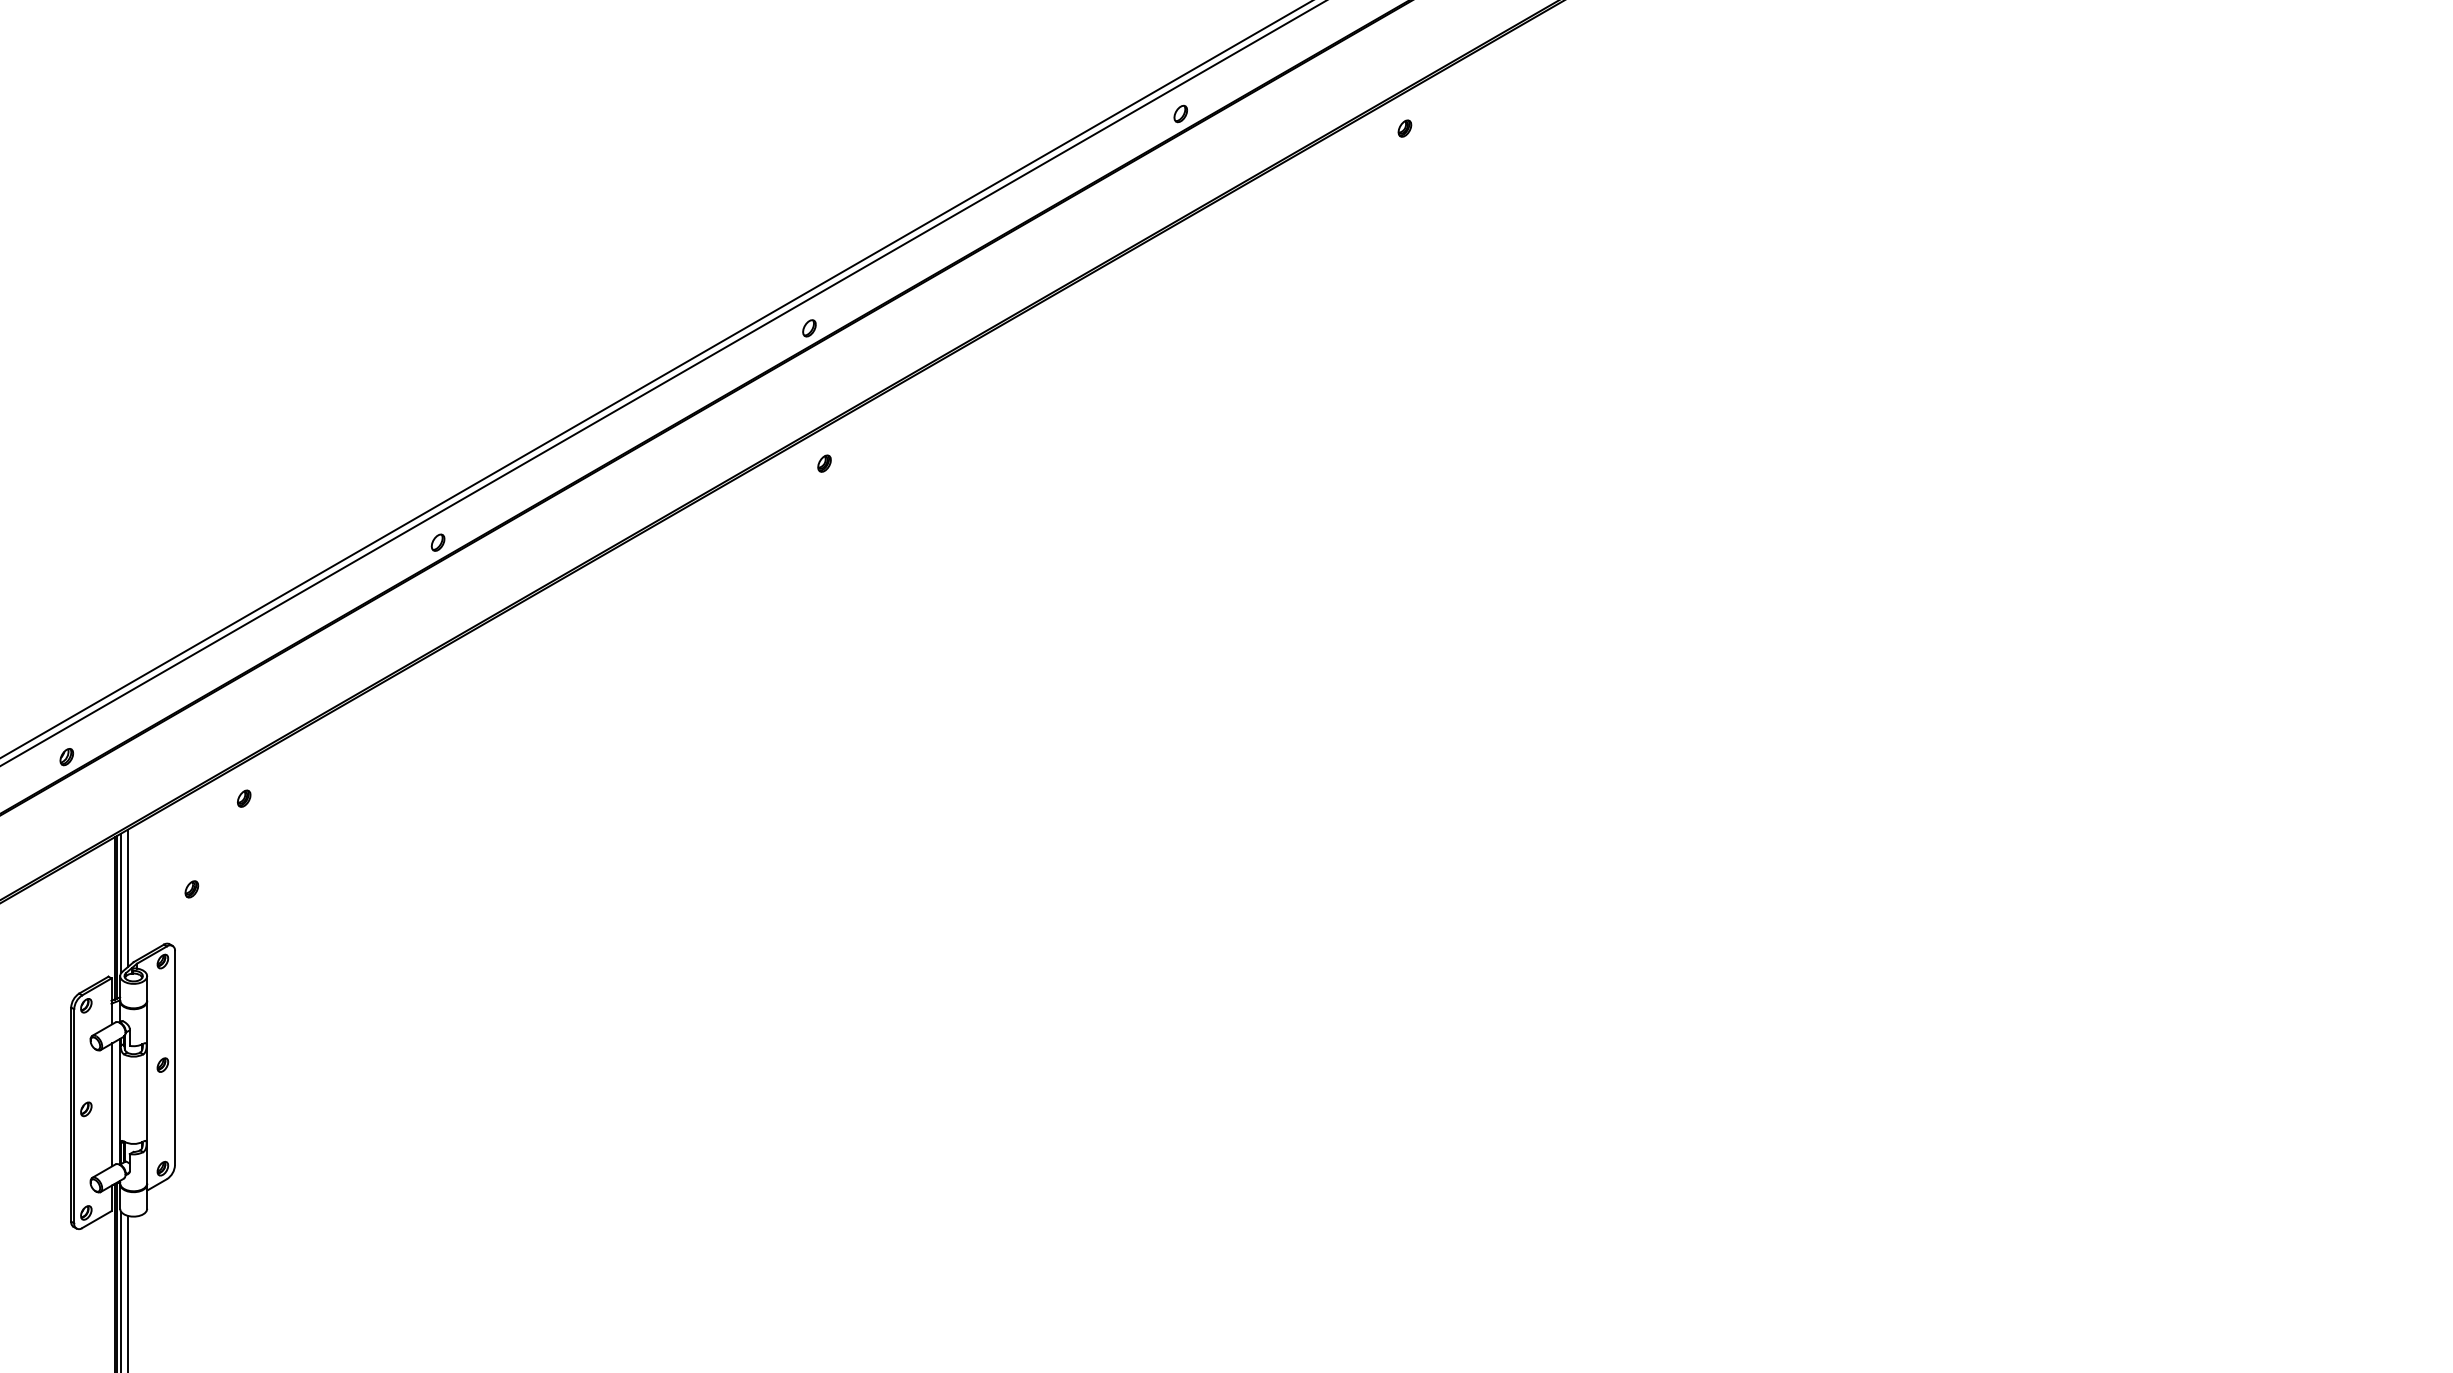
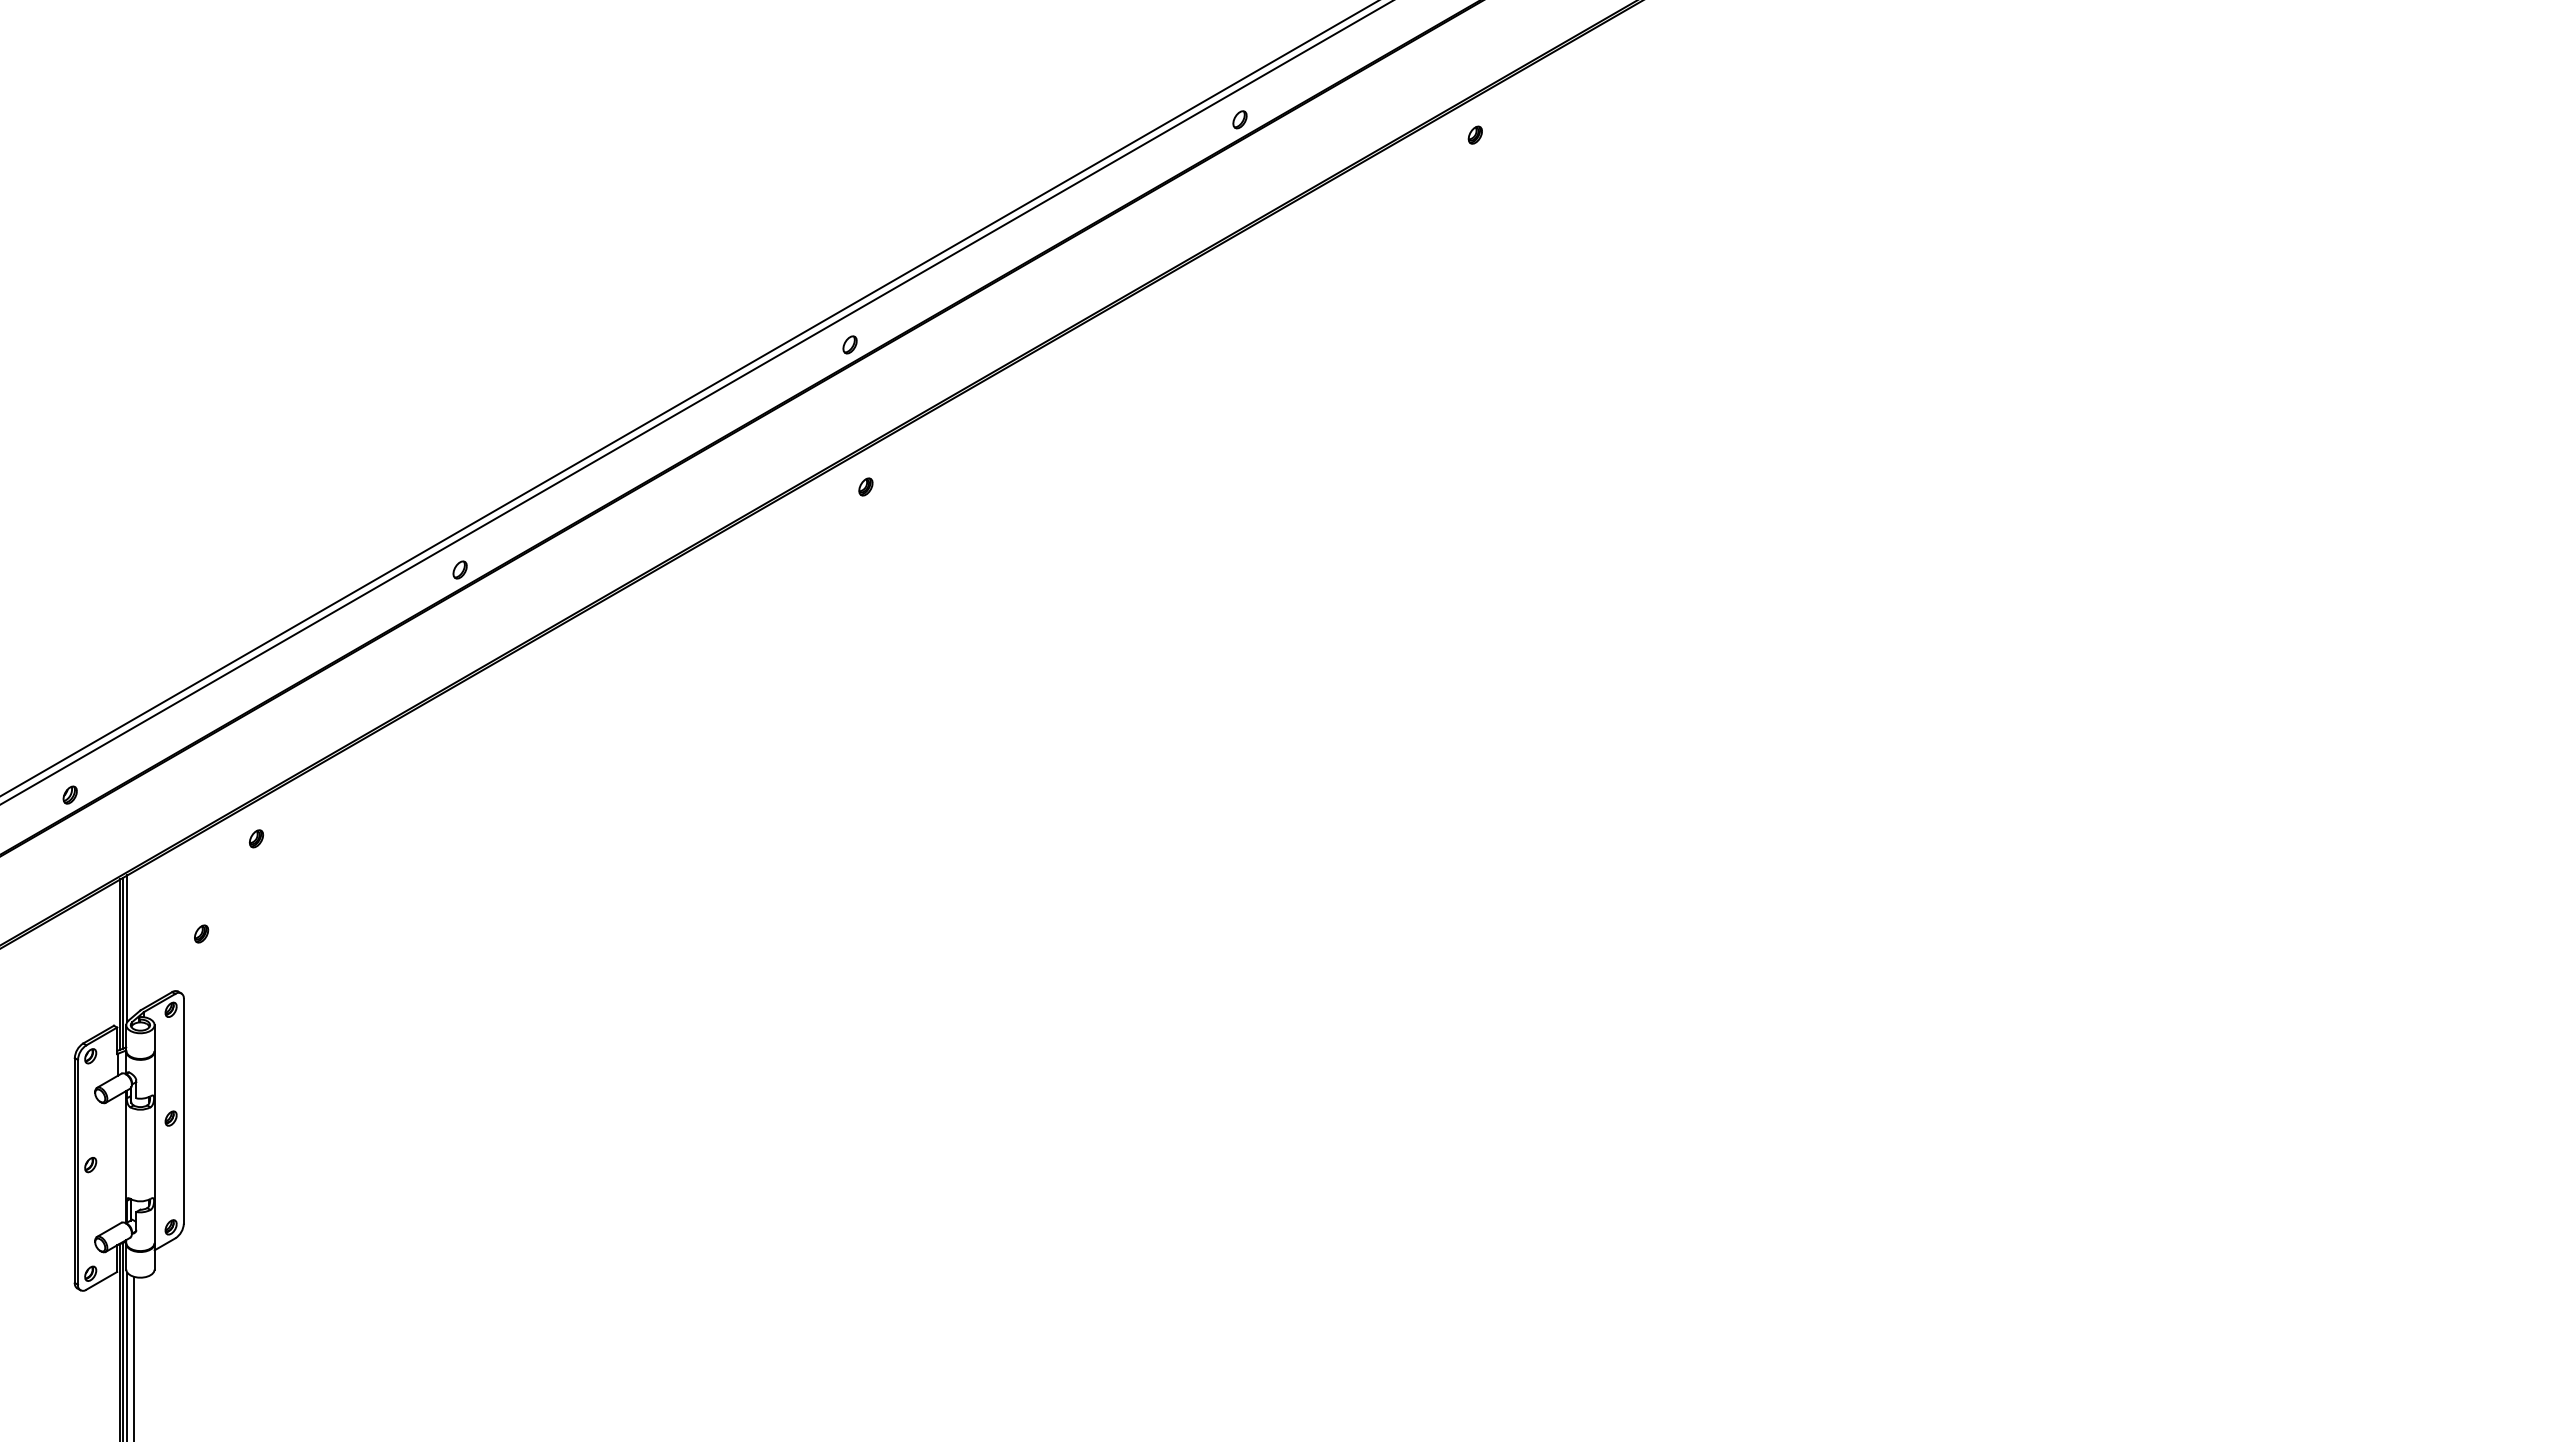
line: (128, 898) -> (134, 943), removed
line: (111, 1104) -> (117, 1159), removed

